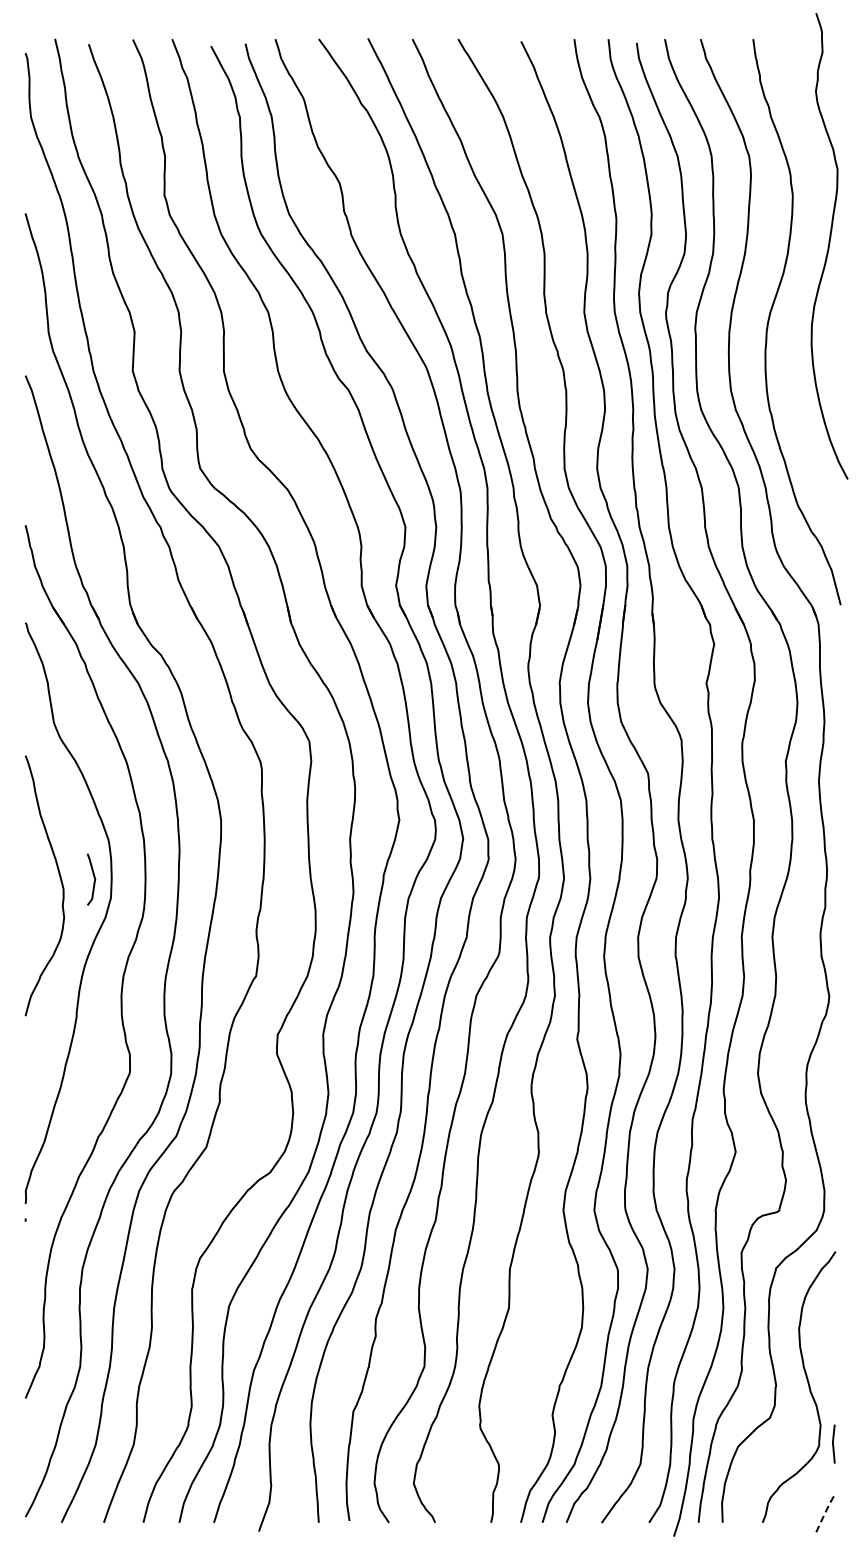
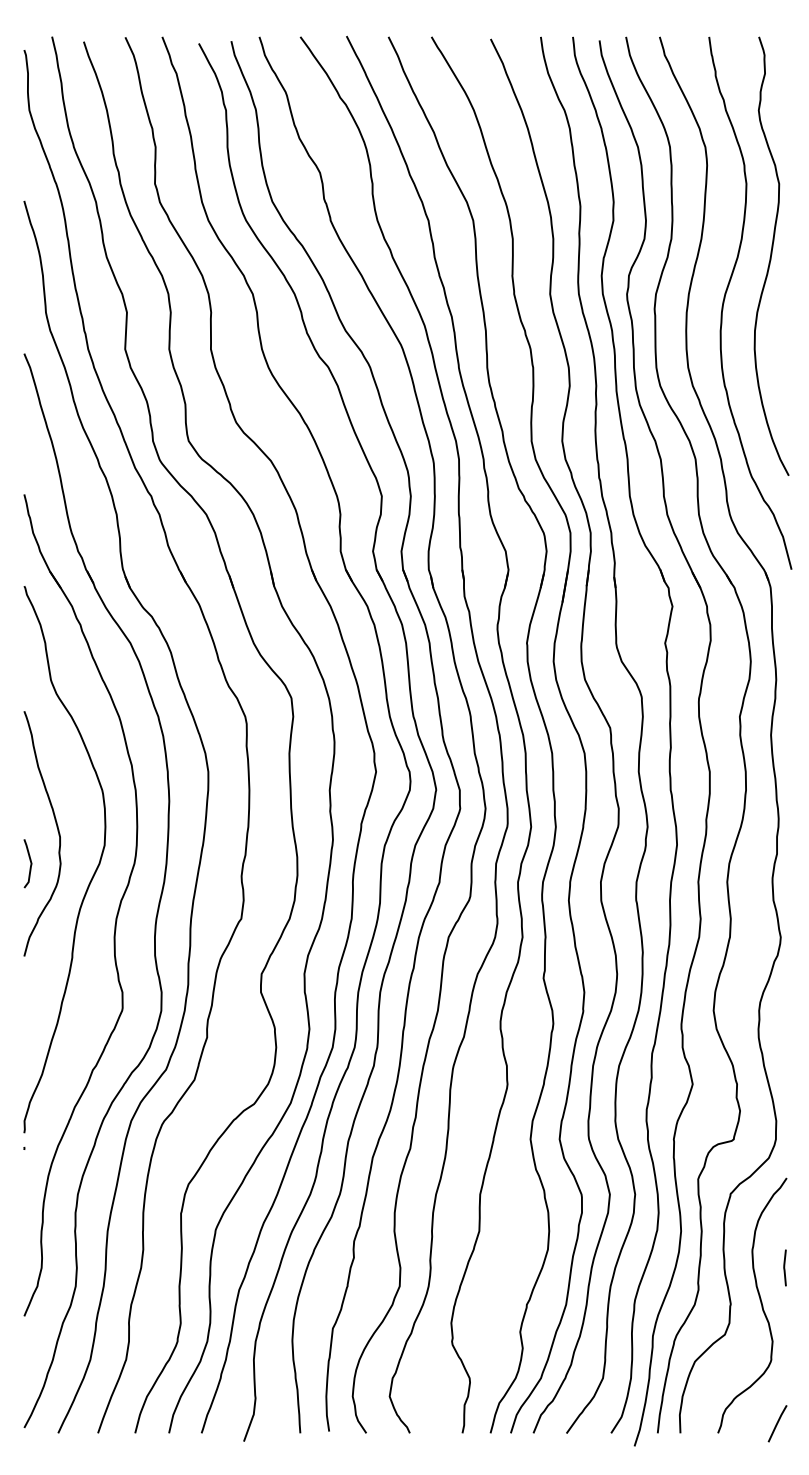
curve: (829, 246) -> (771, 256), moved
curve: (93, 877) -> (29, 861), moved
line: (833, 1443) -> (784, 1267), moved
line: (825, 1511) -> (777, 1422), dashed -> solid

